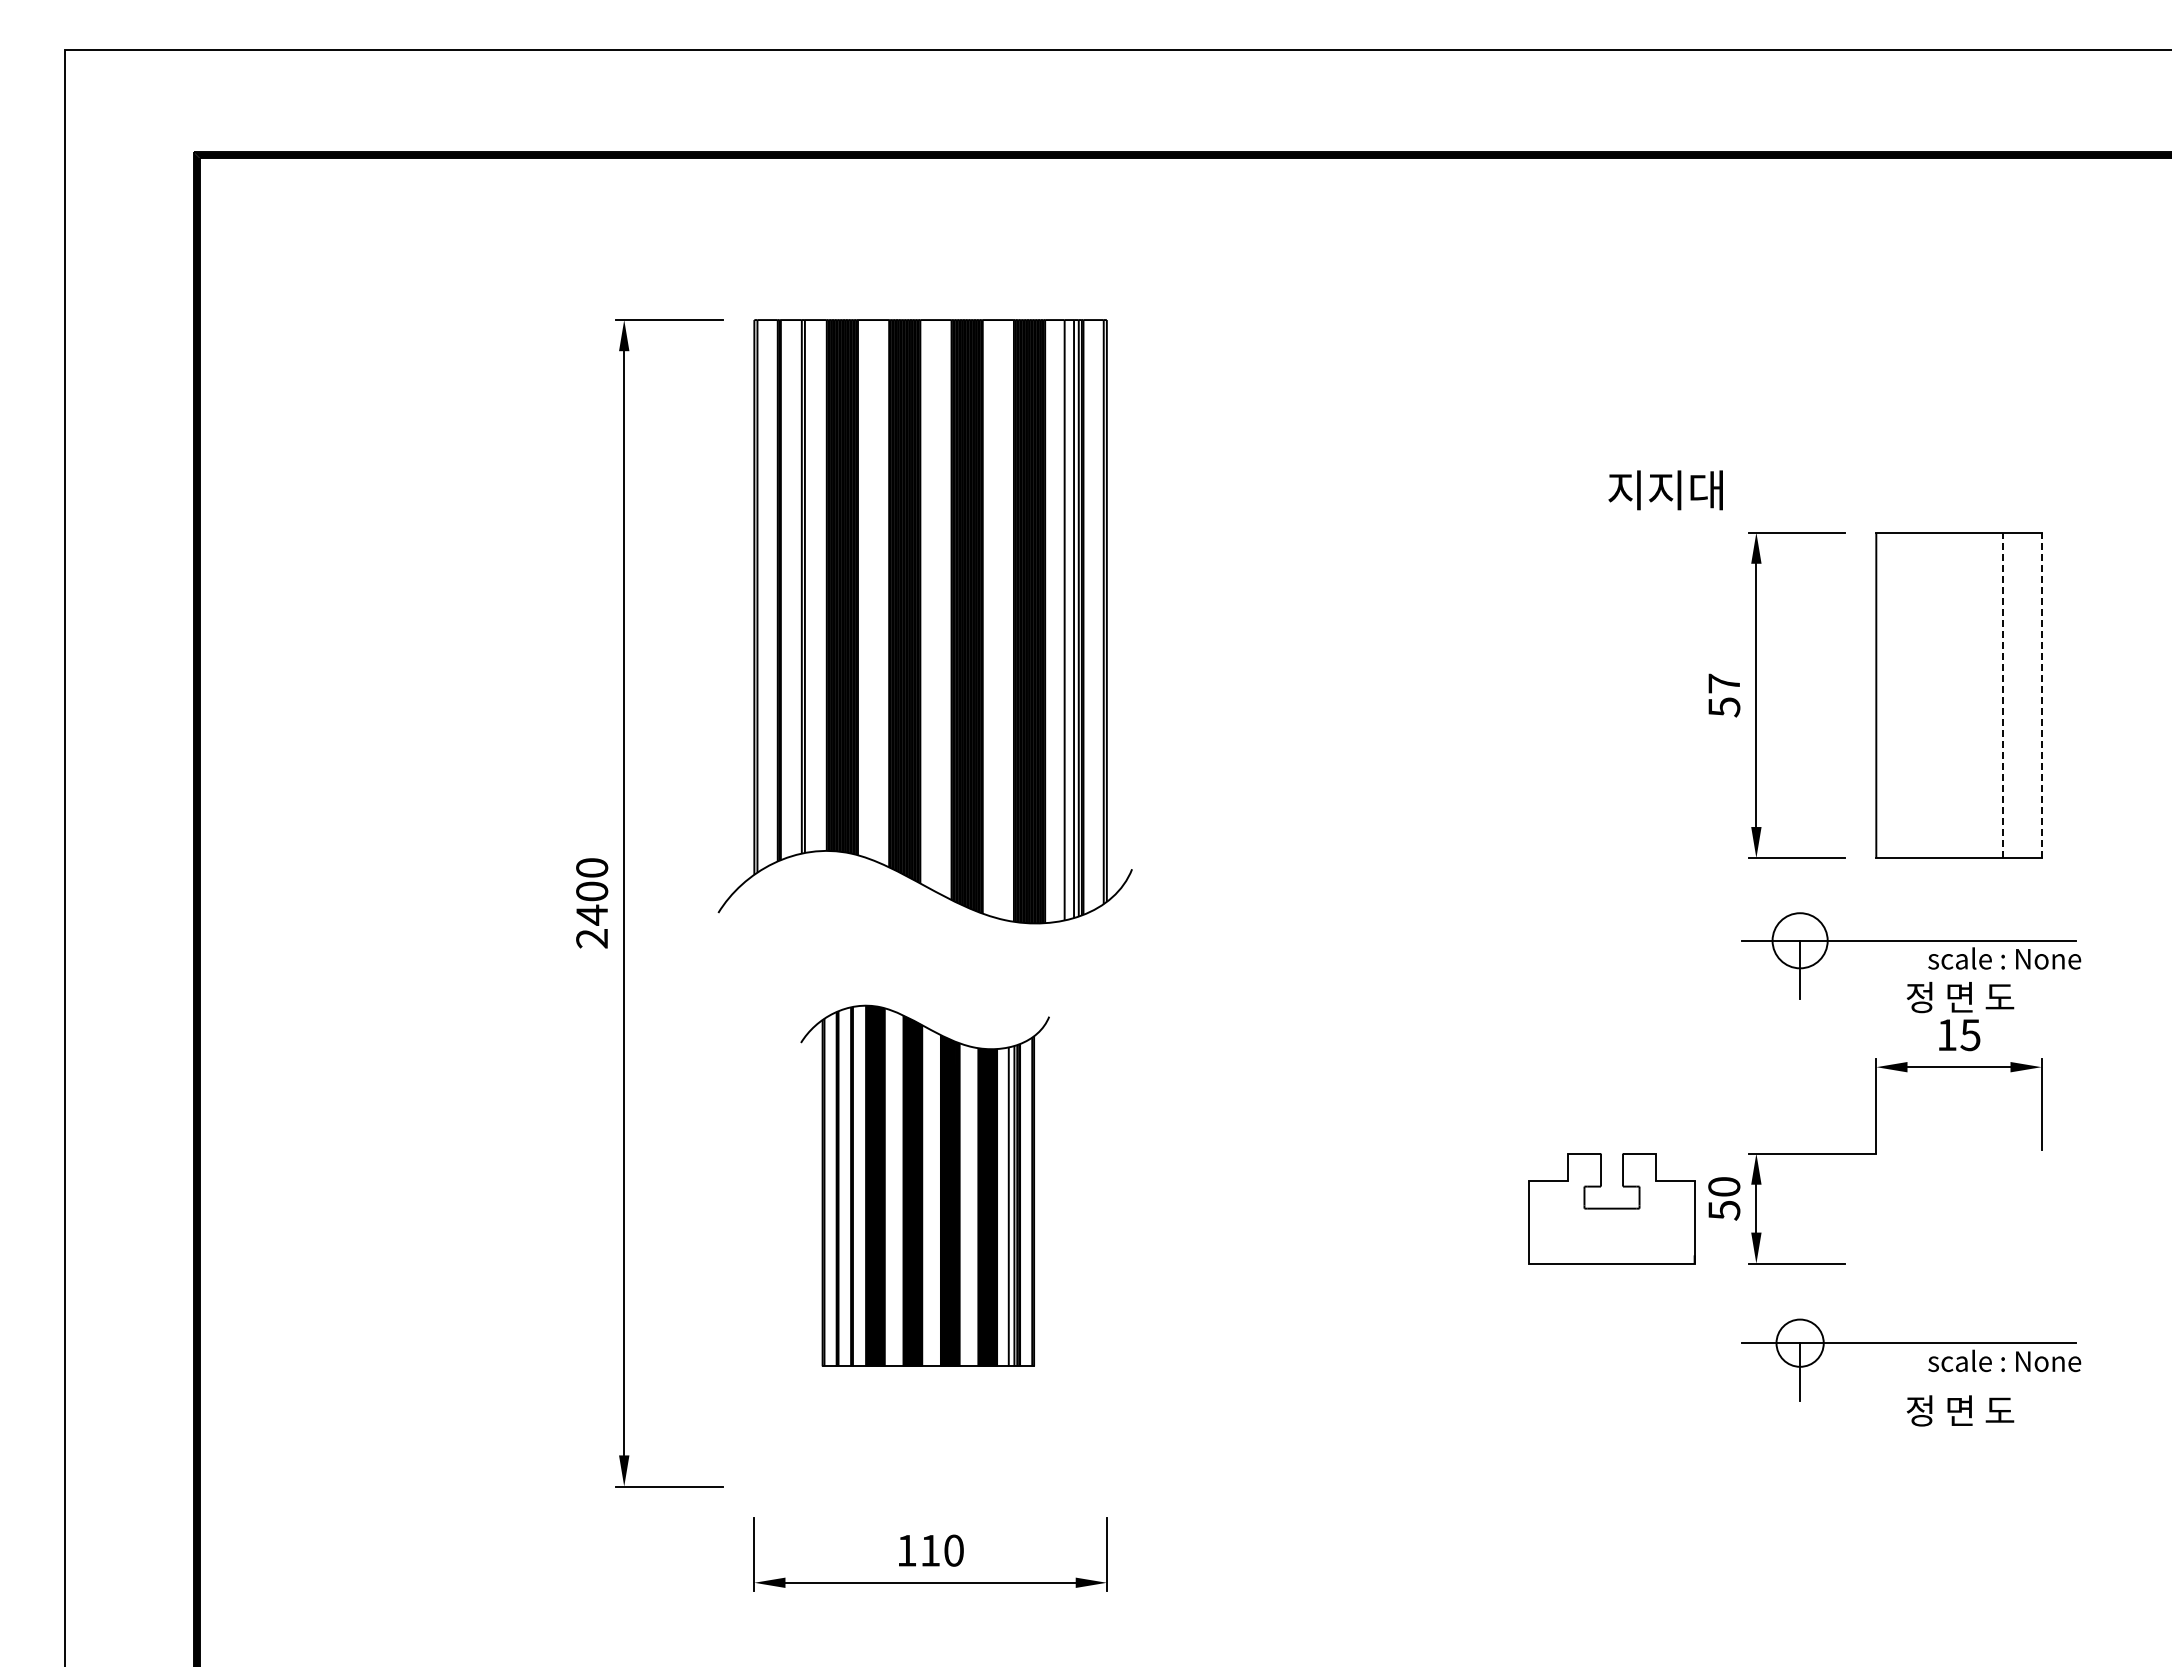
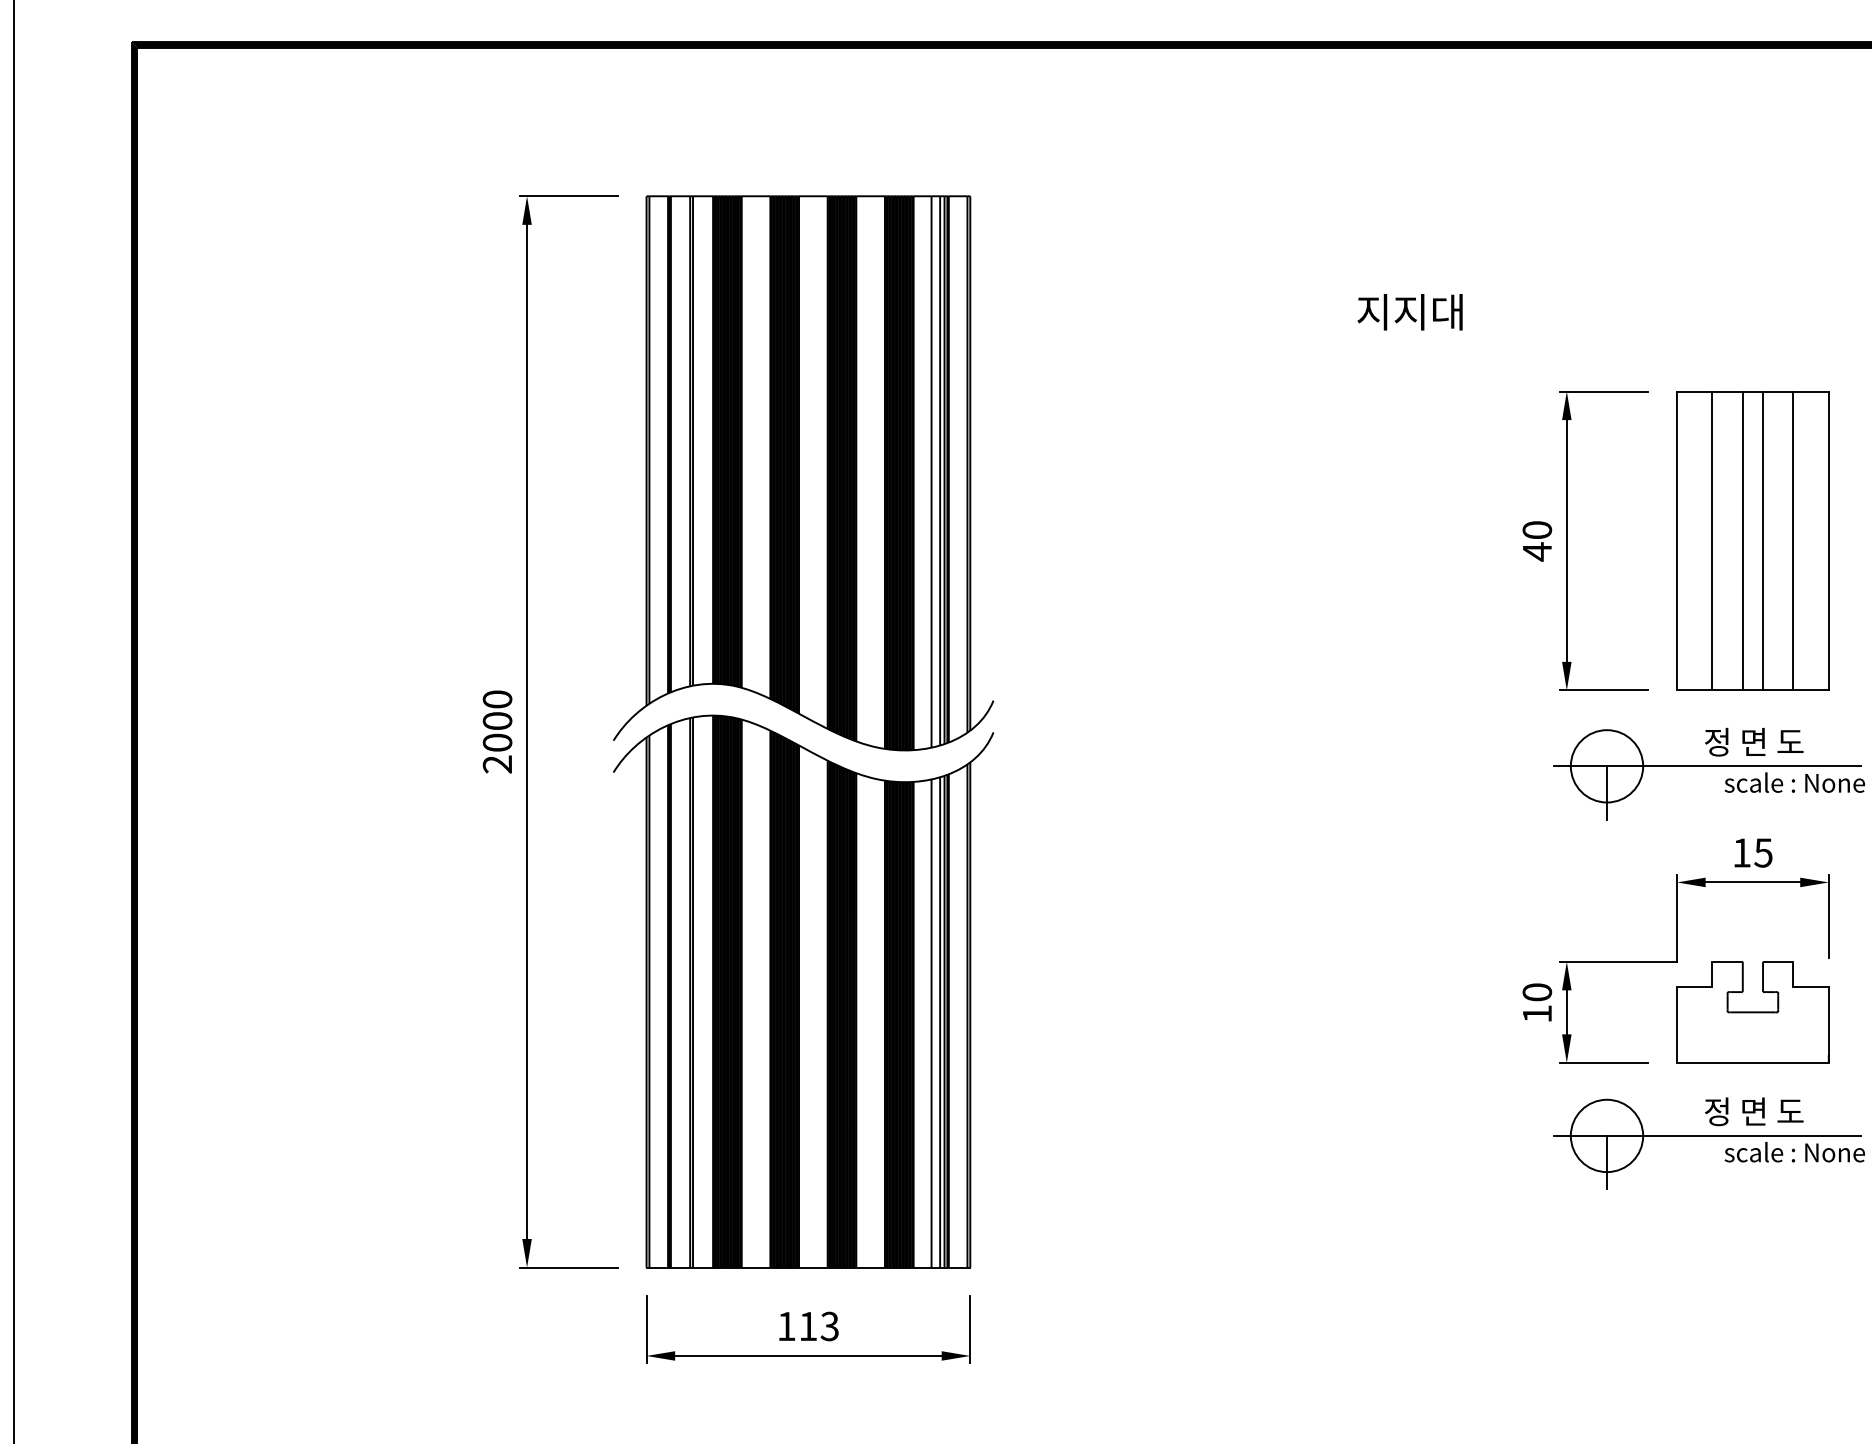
text: (1665, 490) -> (1409, 312), moved
text: (1724, 695) -> (1537, 541), 57 -> 40
line: (1914, 695) -> (1712, 541), added
line: (1948, 695) -> (1743, 541), added
line: (1970, 695) -> (1763, 541), added
line: (2003, 695) -> (1793, 541), dashed -> solid
line: (2041, 695) -> (1828, 541), dashed -> solid
text: (592, 914) -> (497, 742), 2400 -> 2000
circle: (1799, 940) -> (1606, 766), size x1.43
text: (1960, 997) -> (1754, 742), moved
part: (924, 1185) -> (802, 991), size x1.67
part: (1611, 1208) -> (1752, 1012), moved
text: (1724, 1210) -> (1537, 1014), 50 -> 10
circle: (1799, 1342) -> (1606, 1135), size x1.67
text: (1960, 1410) -> (1754, 1111), moved
text: (953, 1550) -> (829, 1326), 110 -> 113

